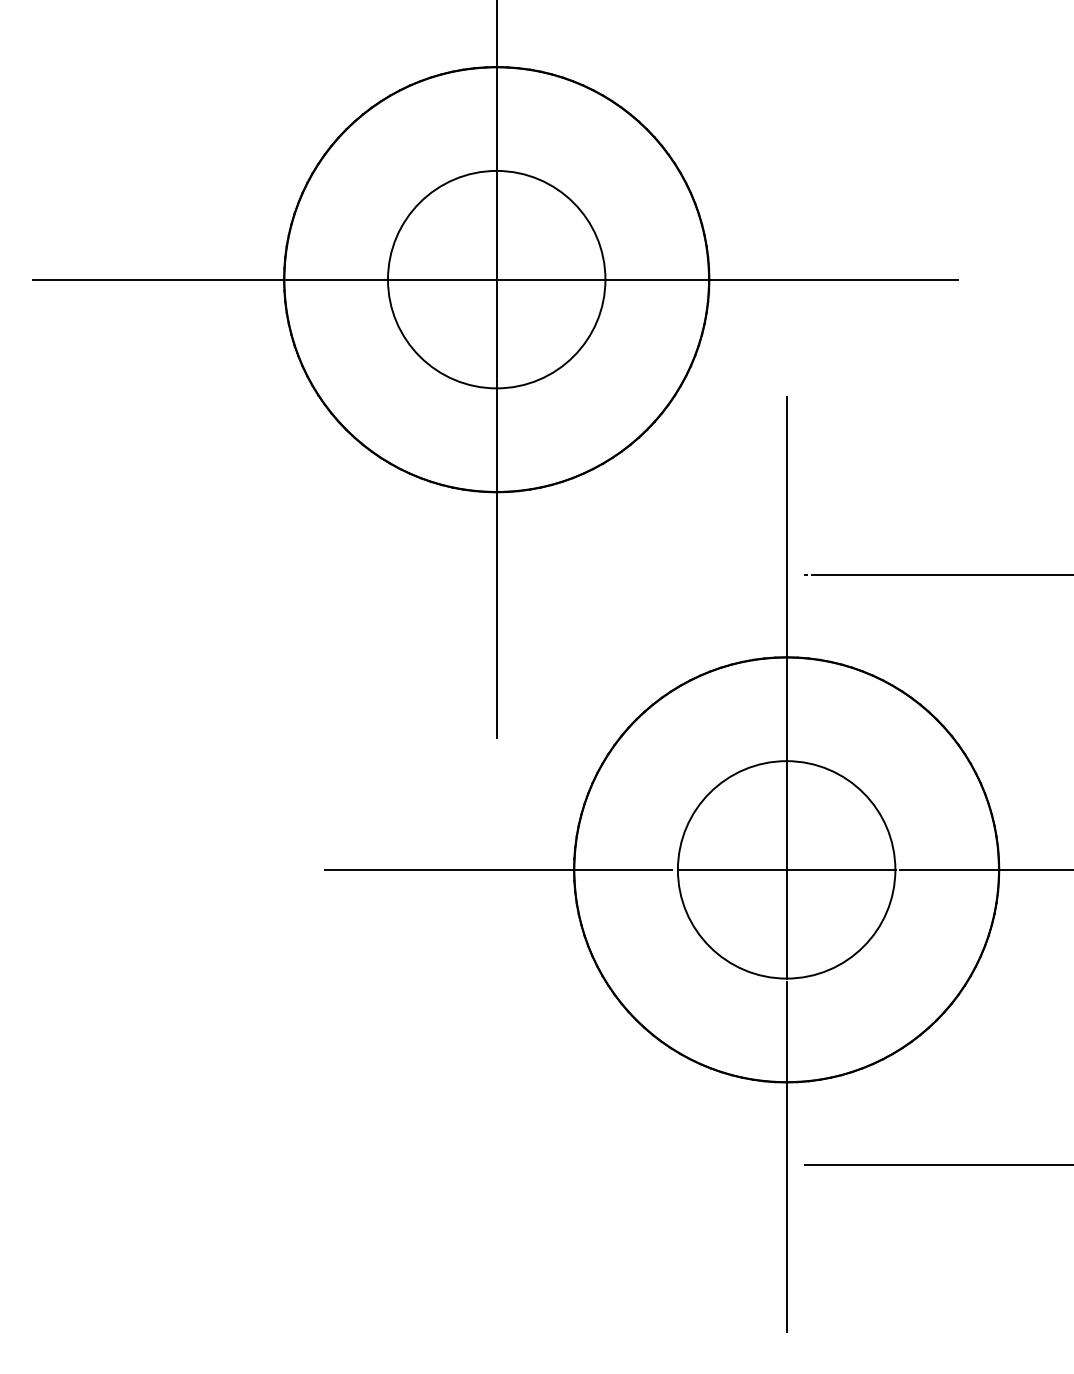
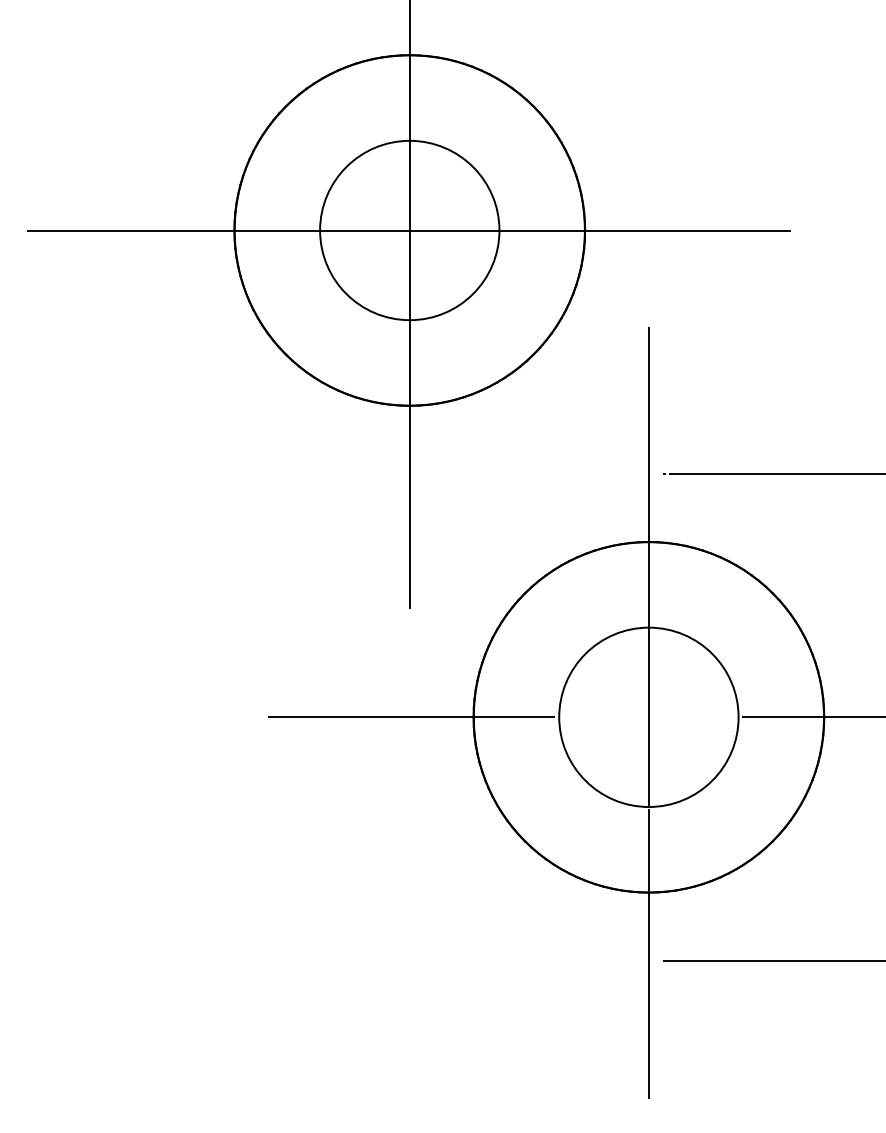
line: (786, 869) -> (648, 717), removed

